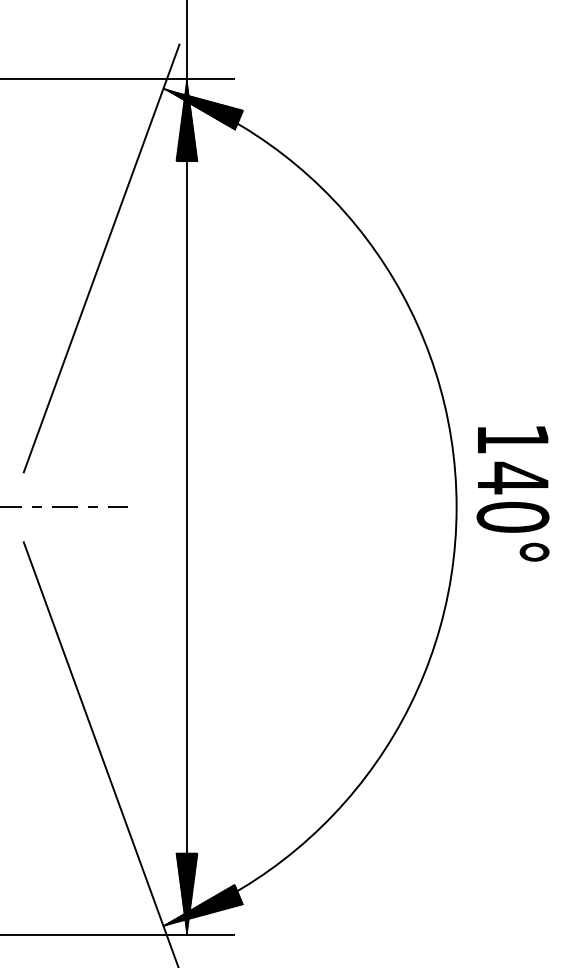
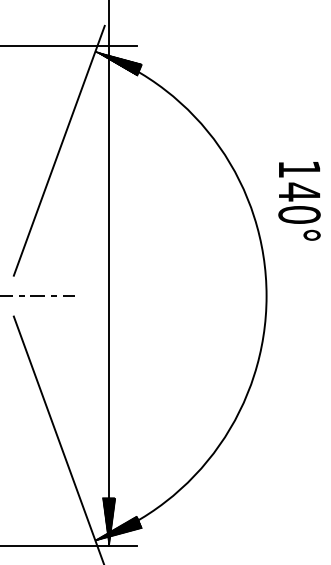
hatch: (185, 120) -> (108, 70), removed
text: (512, 494) -> (299, 201), moved

